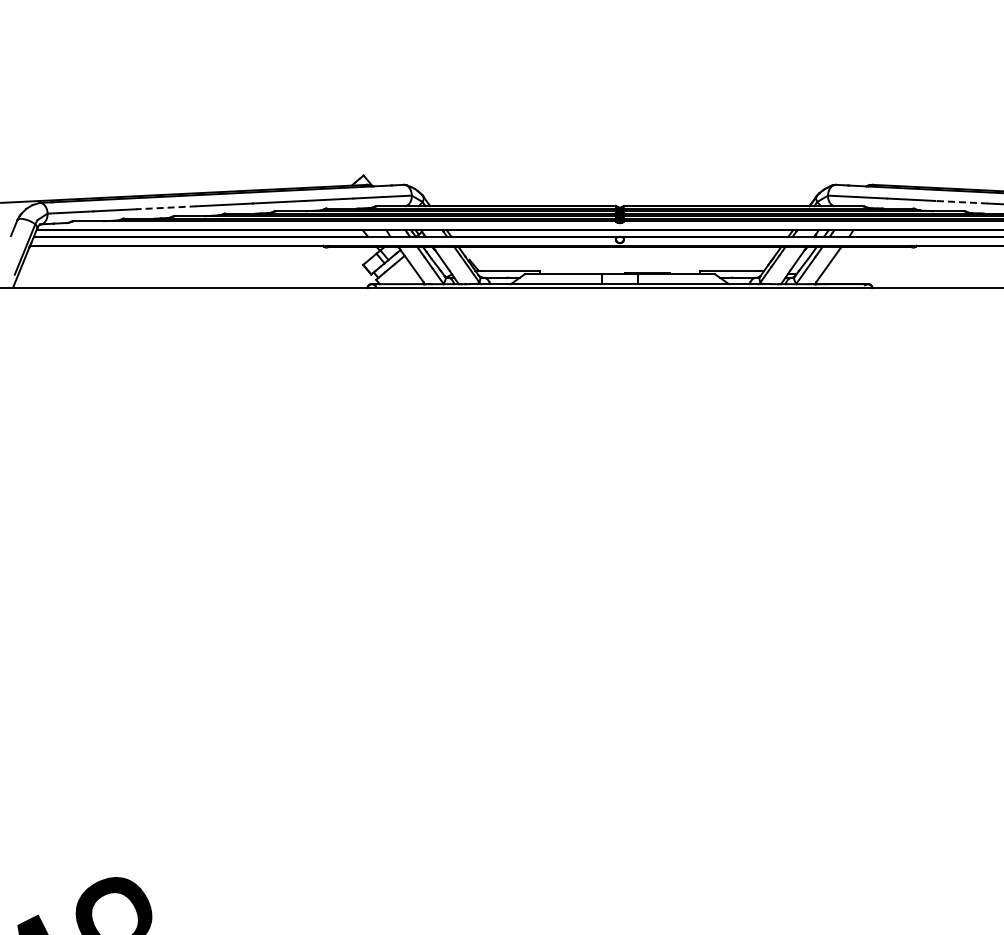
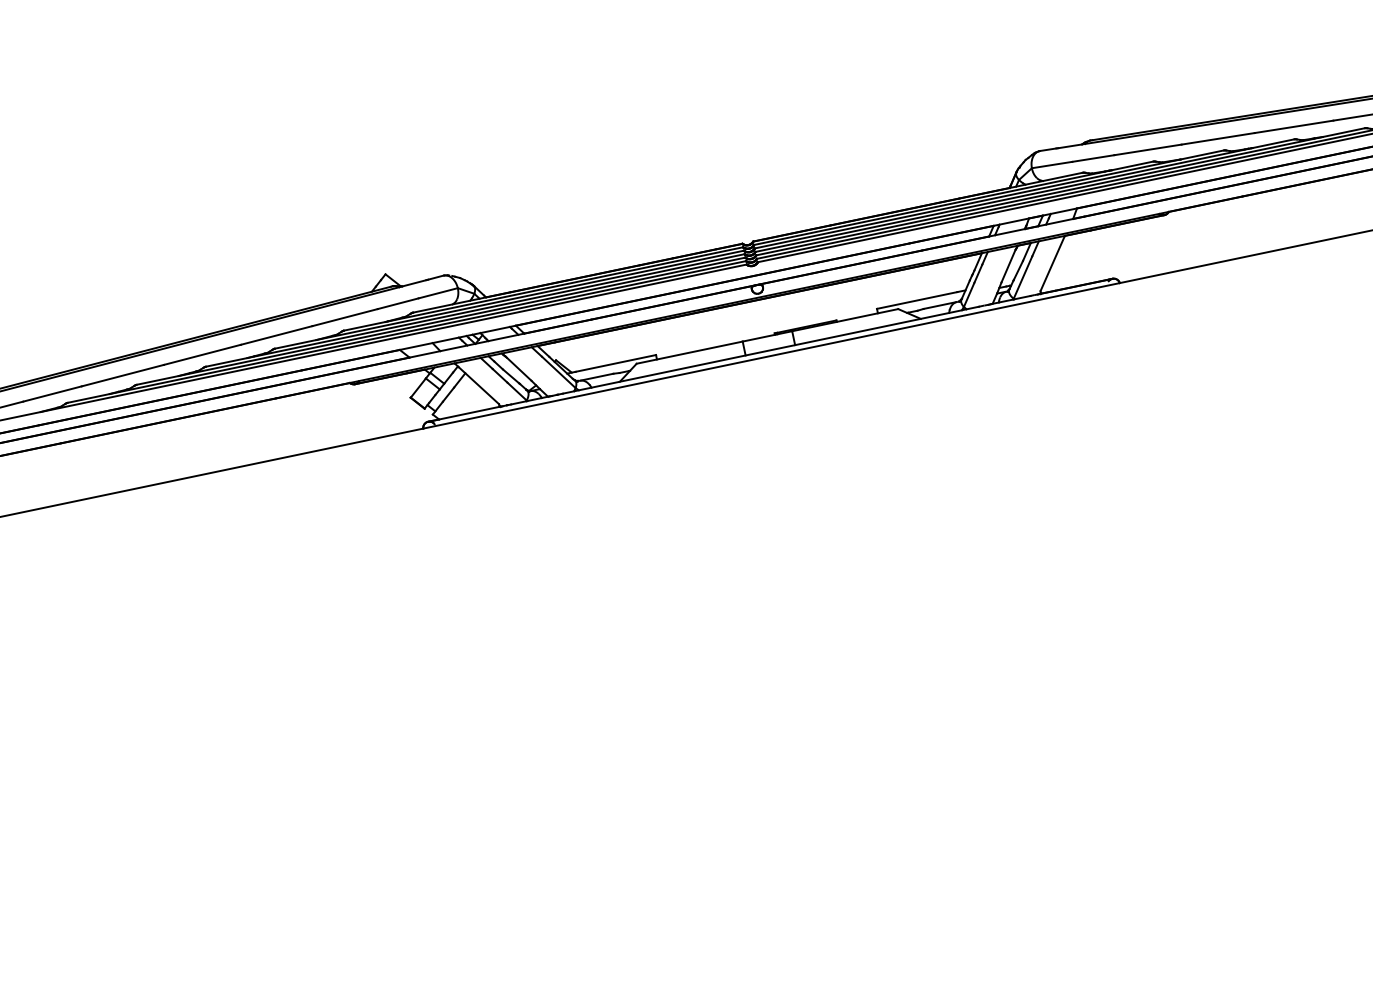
line: (961, 202) -> (1218, 139), dashed -> solid
line: (165, 207) -> (121, 375), dashed -> solid

